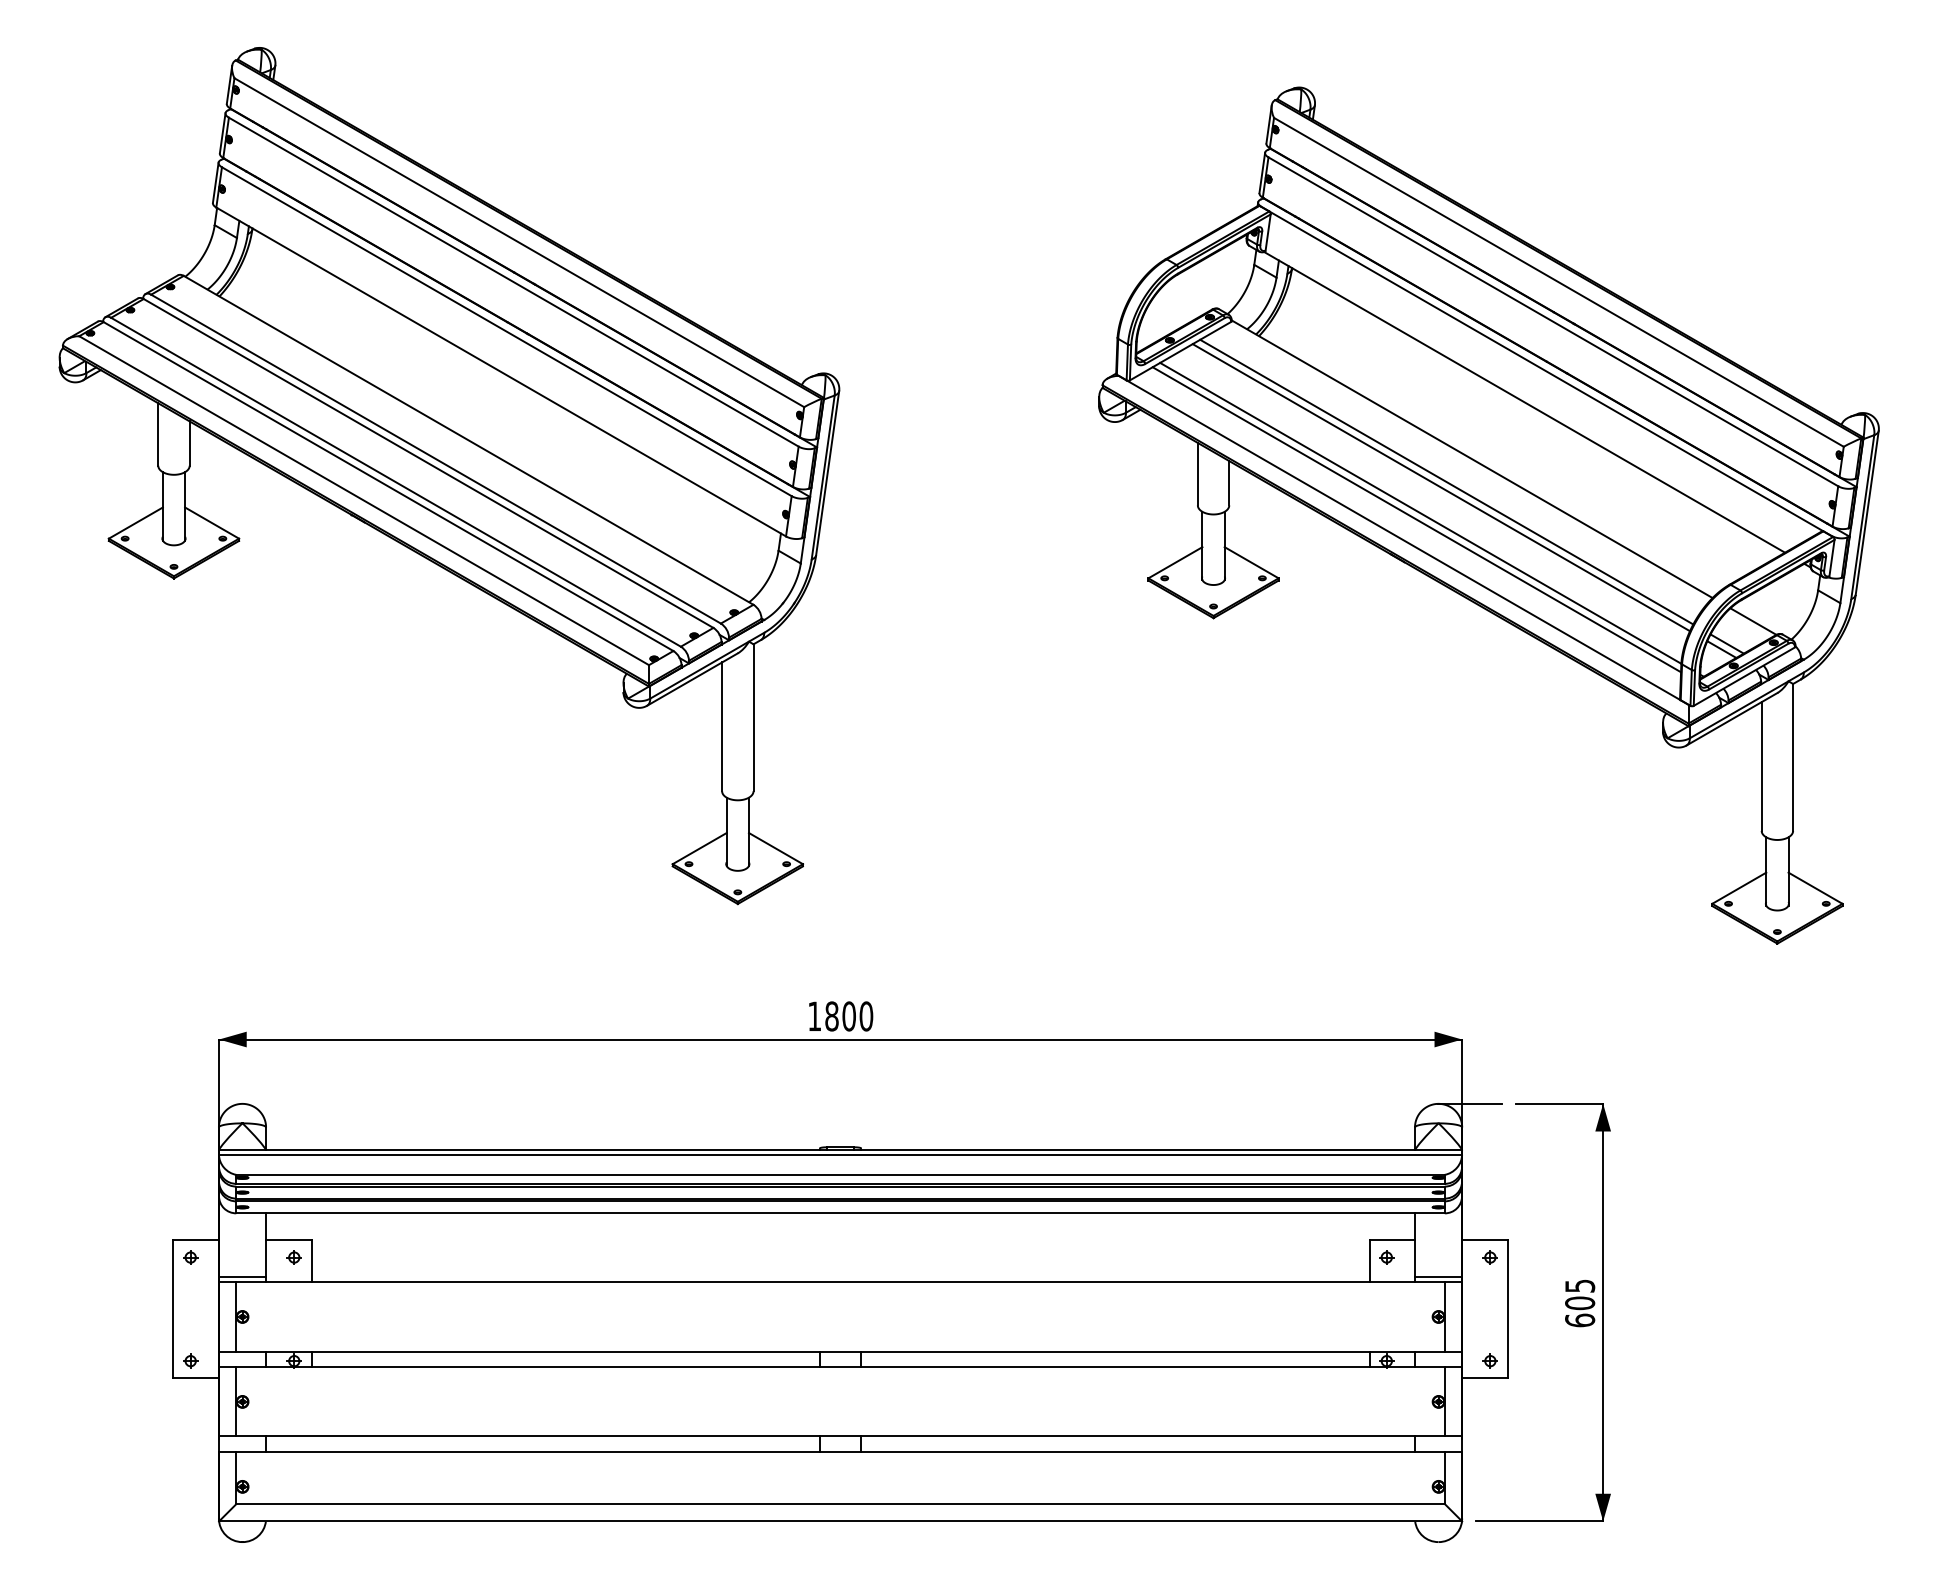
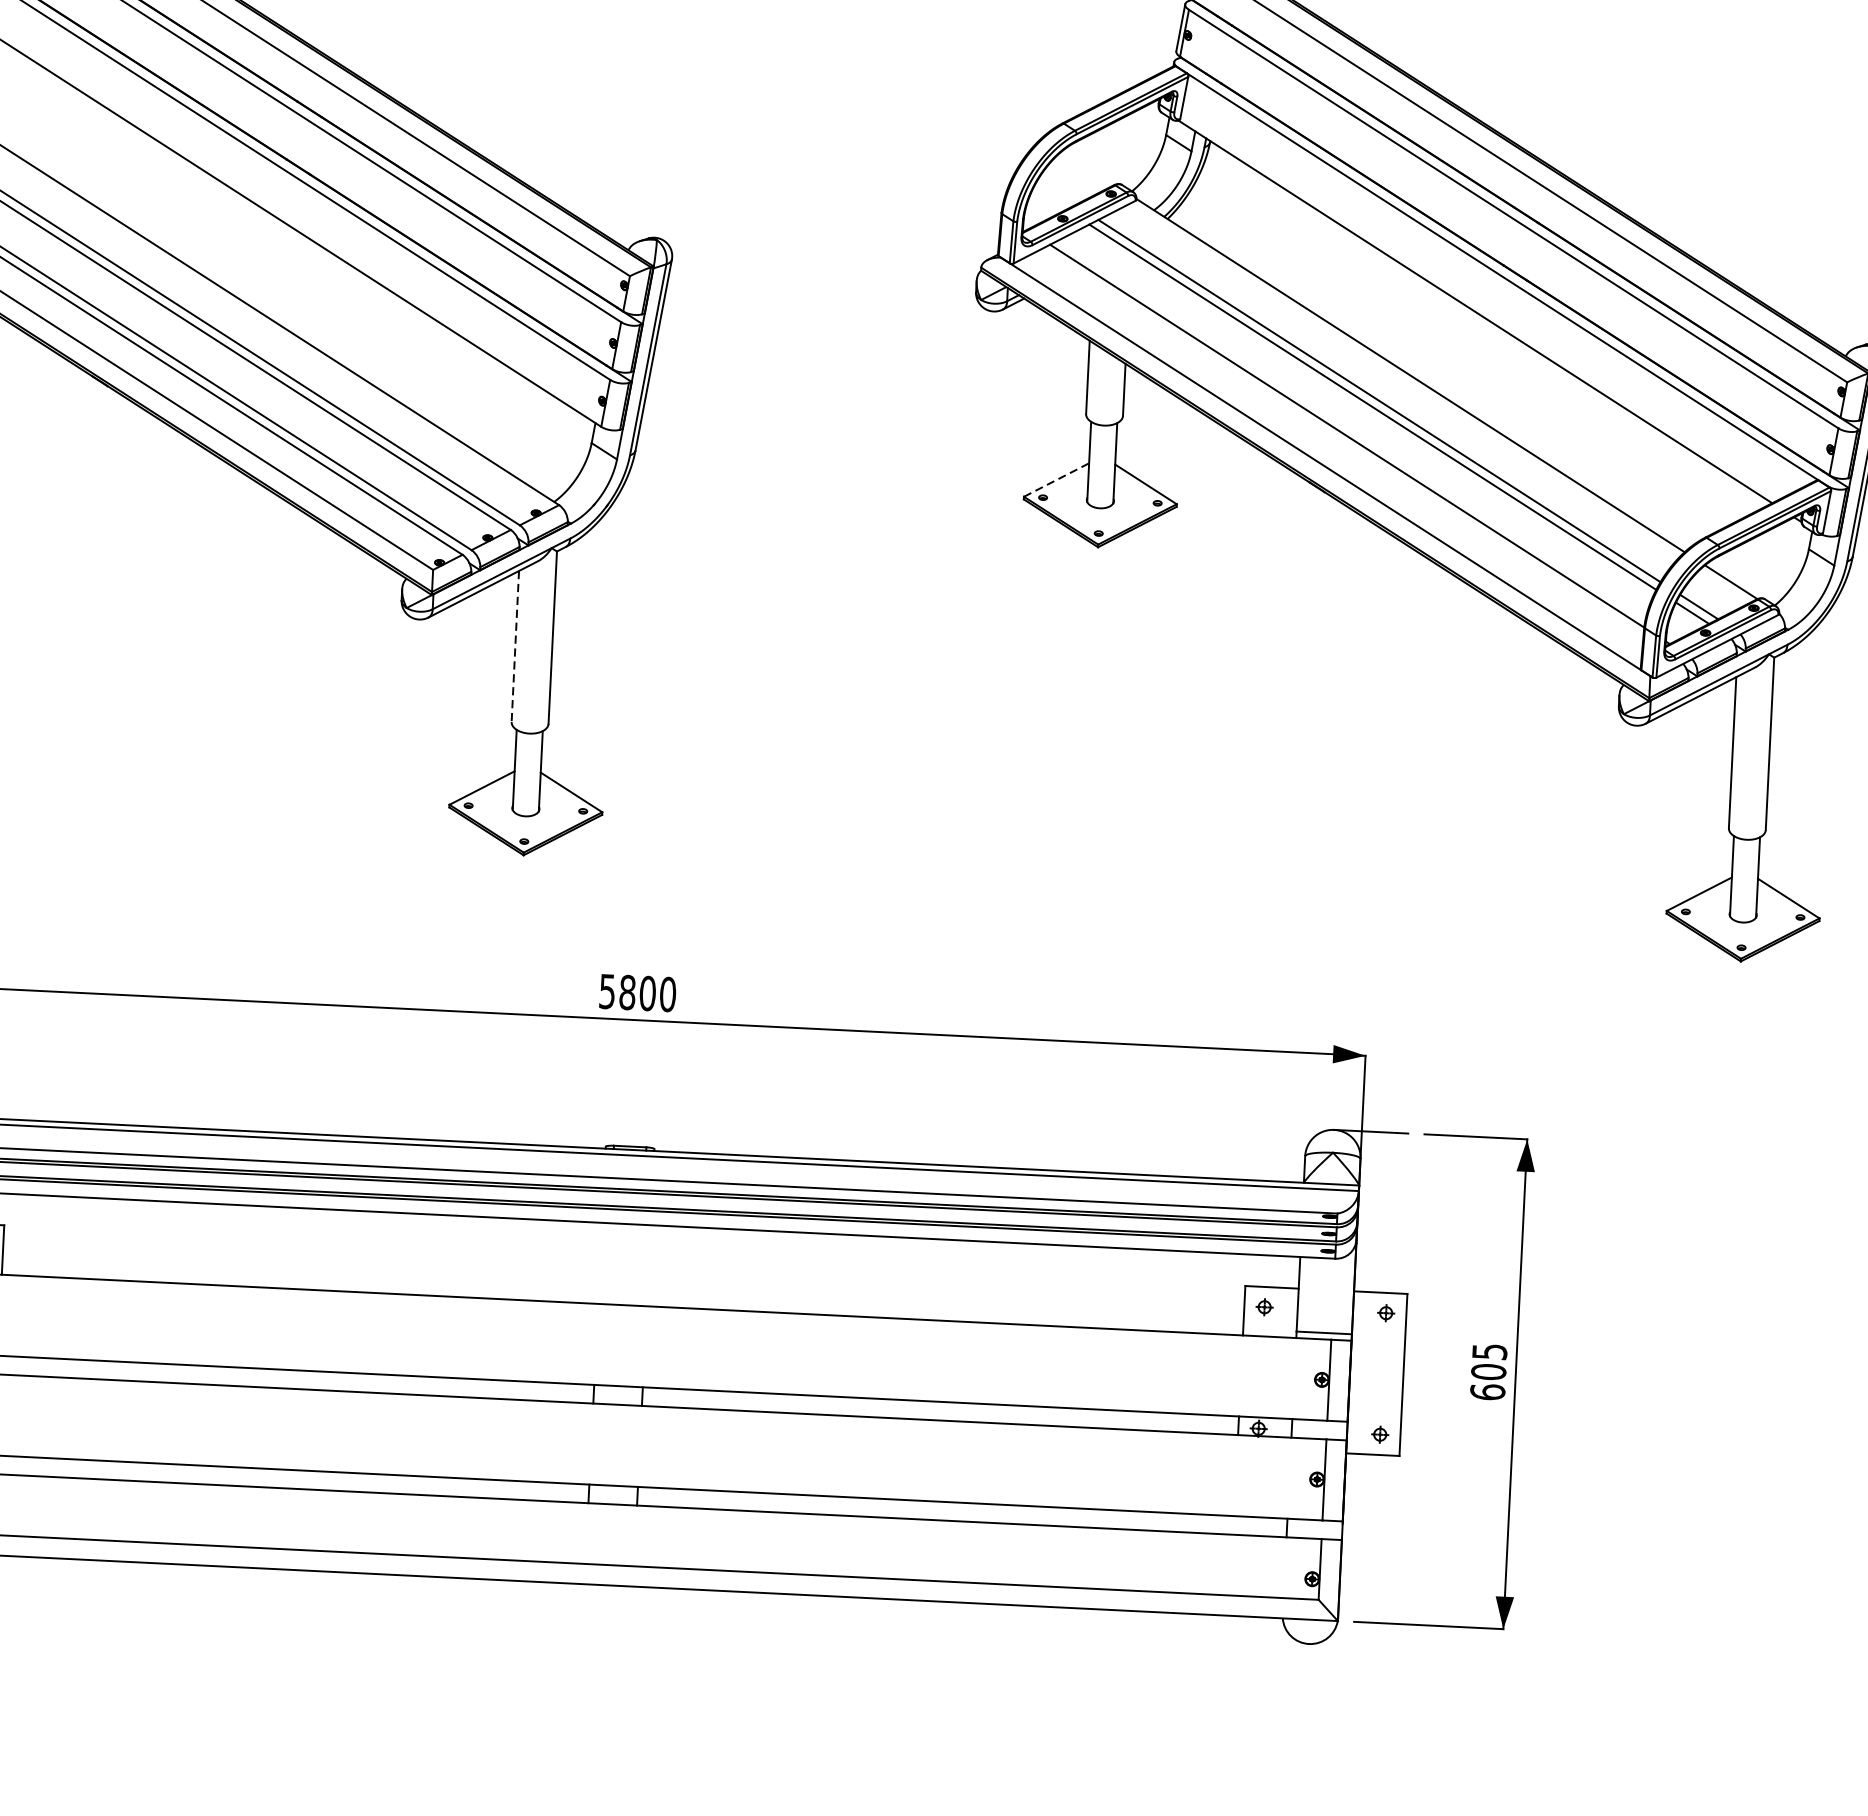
line: (1416, 519) -> (1341, 443), removed
line: (1175, 562) -> (1056, 479), solid -> dashed
line: (722, 727) -> (515, 647), solid -> dashed
text: (814, 1016) -> (607, 991), 1800 -> 5800

